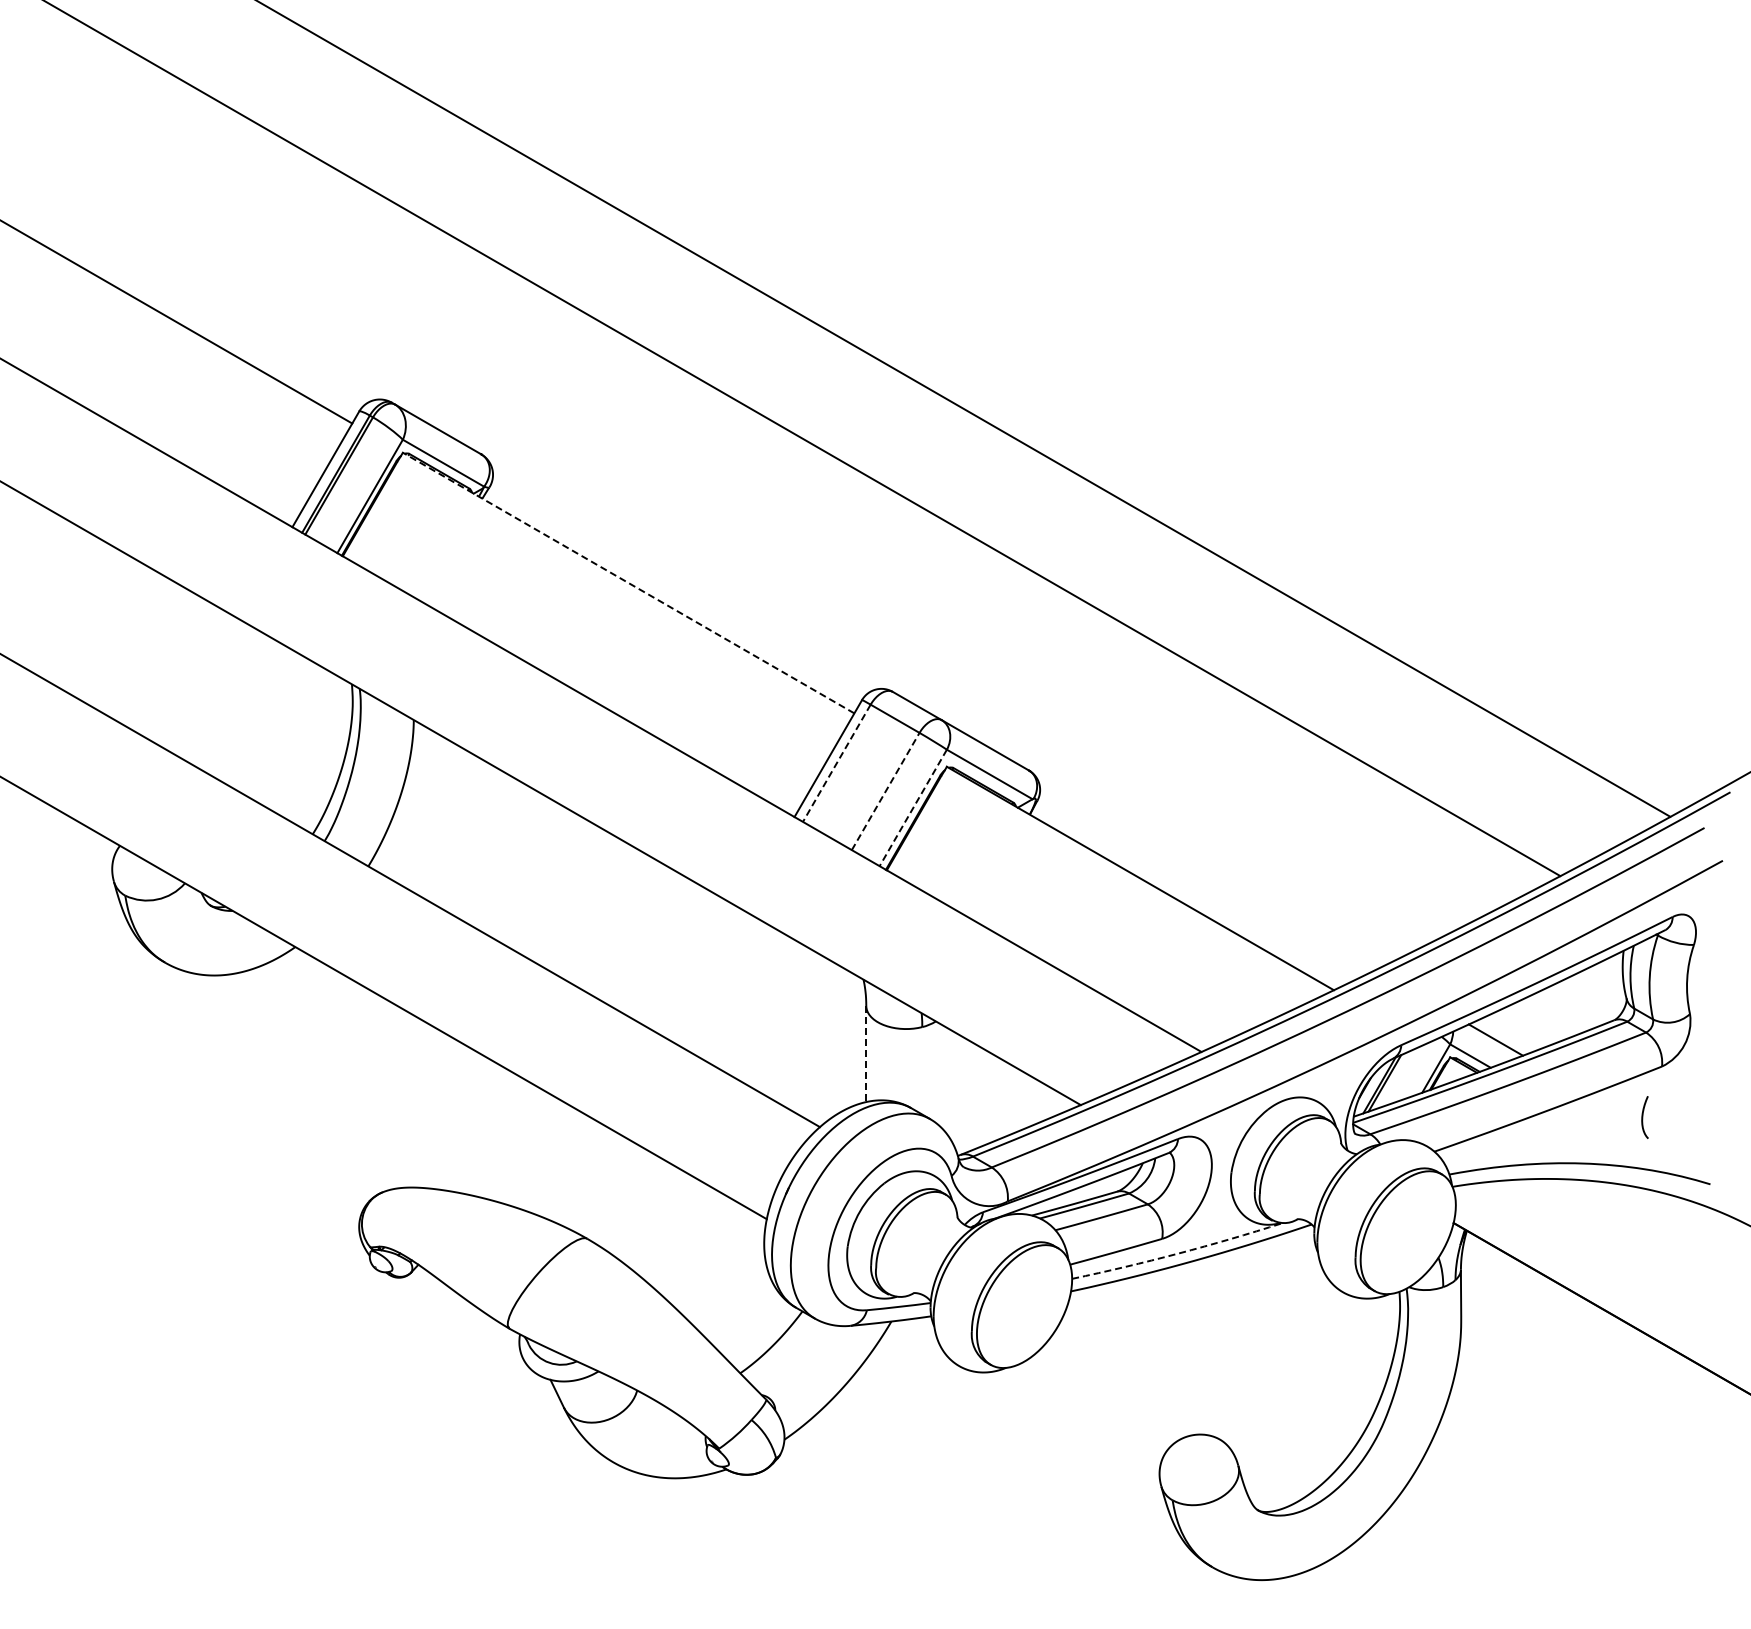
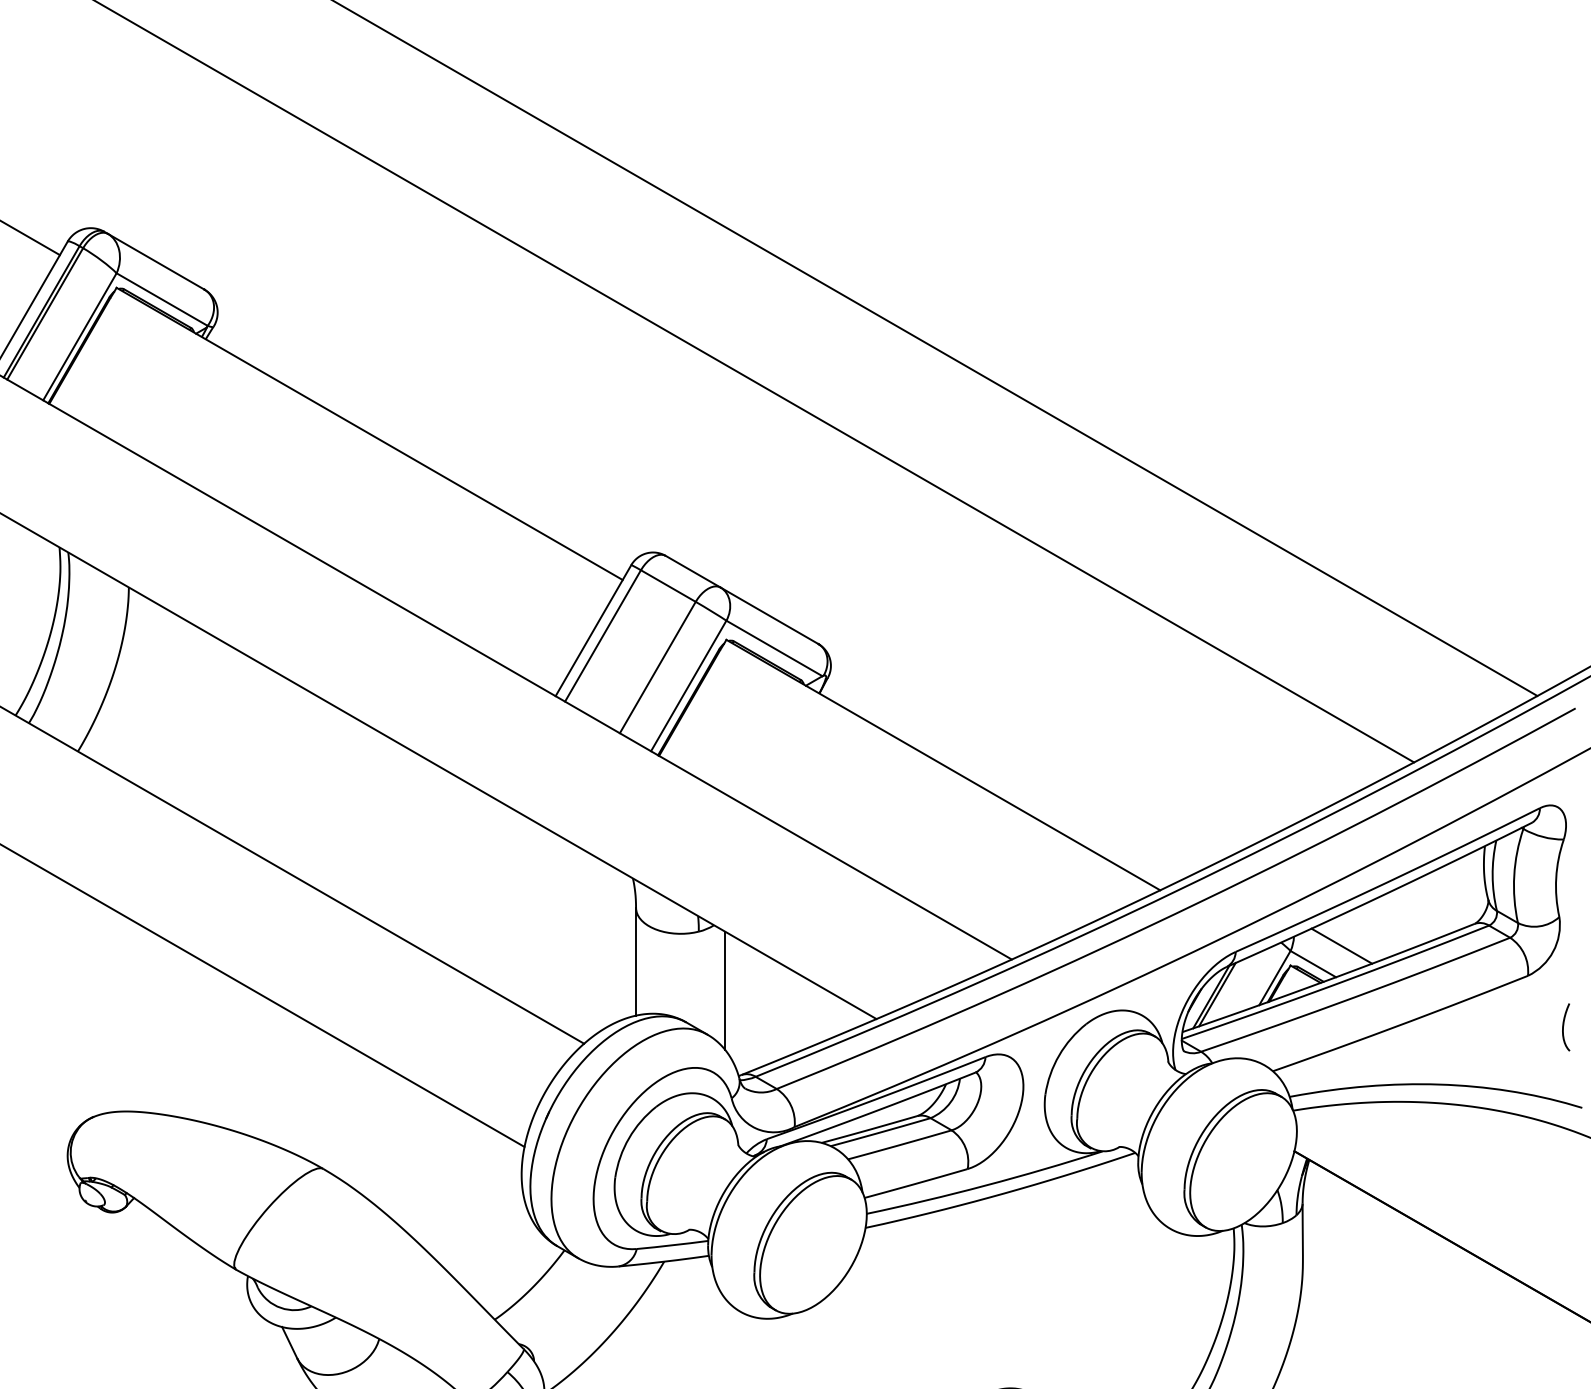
line: (628, 583) -> (369, 434), dashed -> solid
line: (836, 763) -> (602, 636), dashed -> solid
line: (885, 791) -> (657, 667), dashed -> solid
line: (913, 808) -> (688, 686), dashed -> solid
line: (866, 1054) -> (636, 962), dashed -> solid
line: (946, 1079) -> (725, 990), added
curve: (1643, 1117) -> (1564, 1027), moved
arc: (1178, 1253) -> (986, 1185), dashed -> solid

